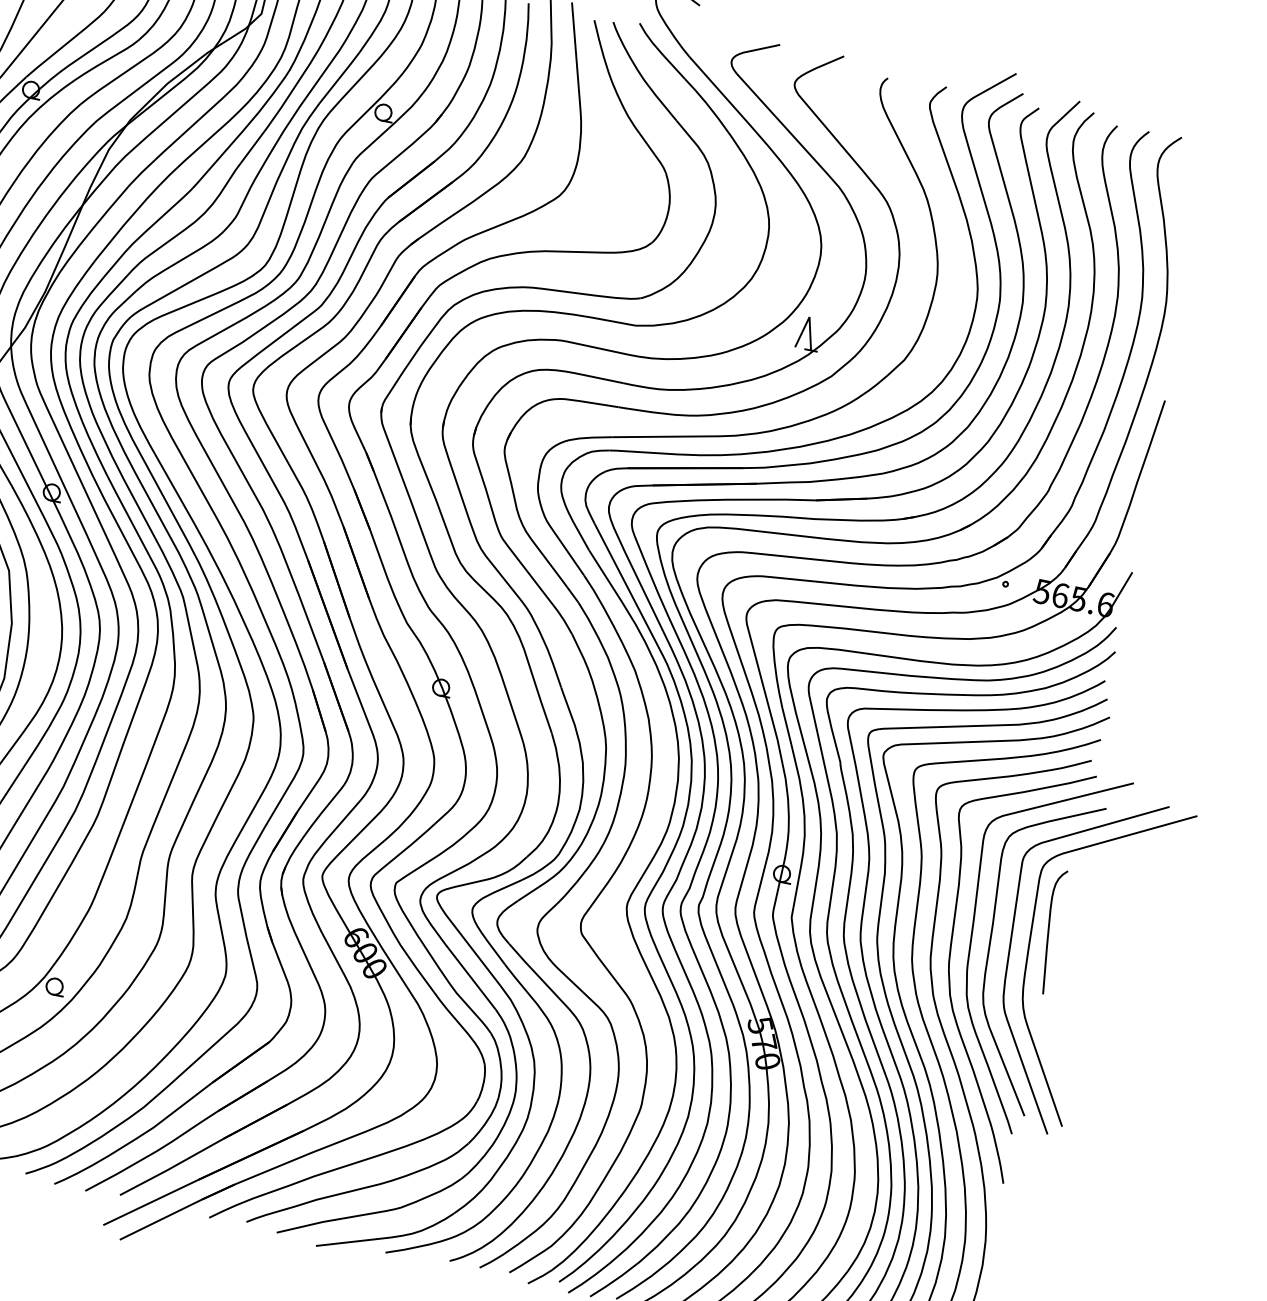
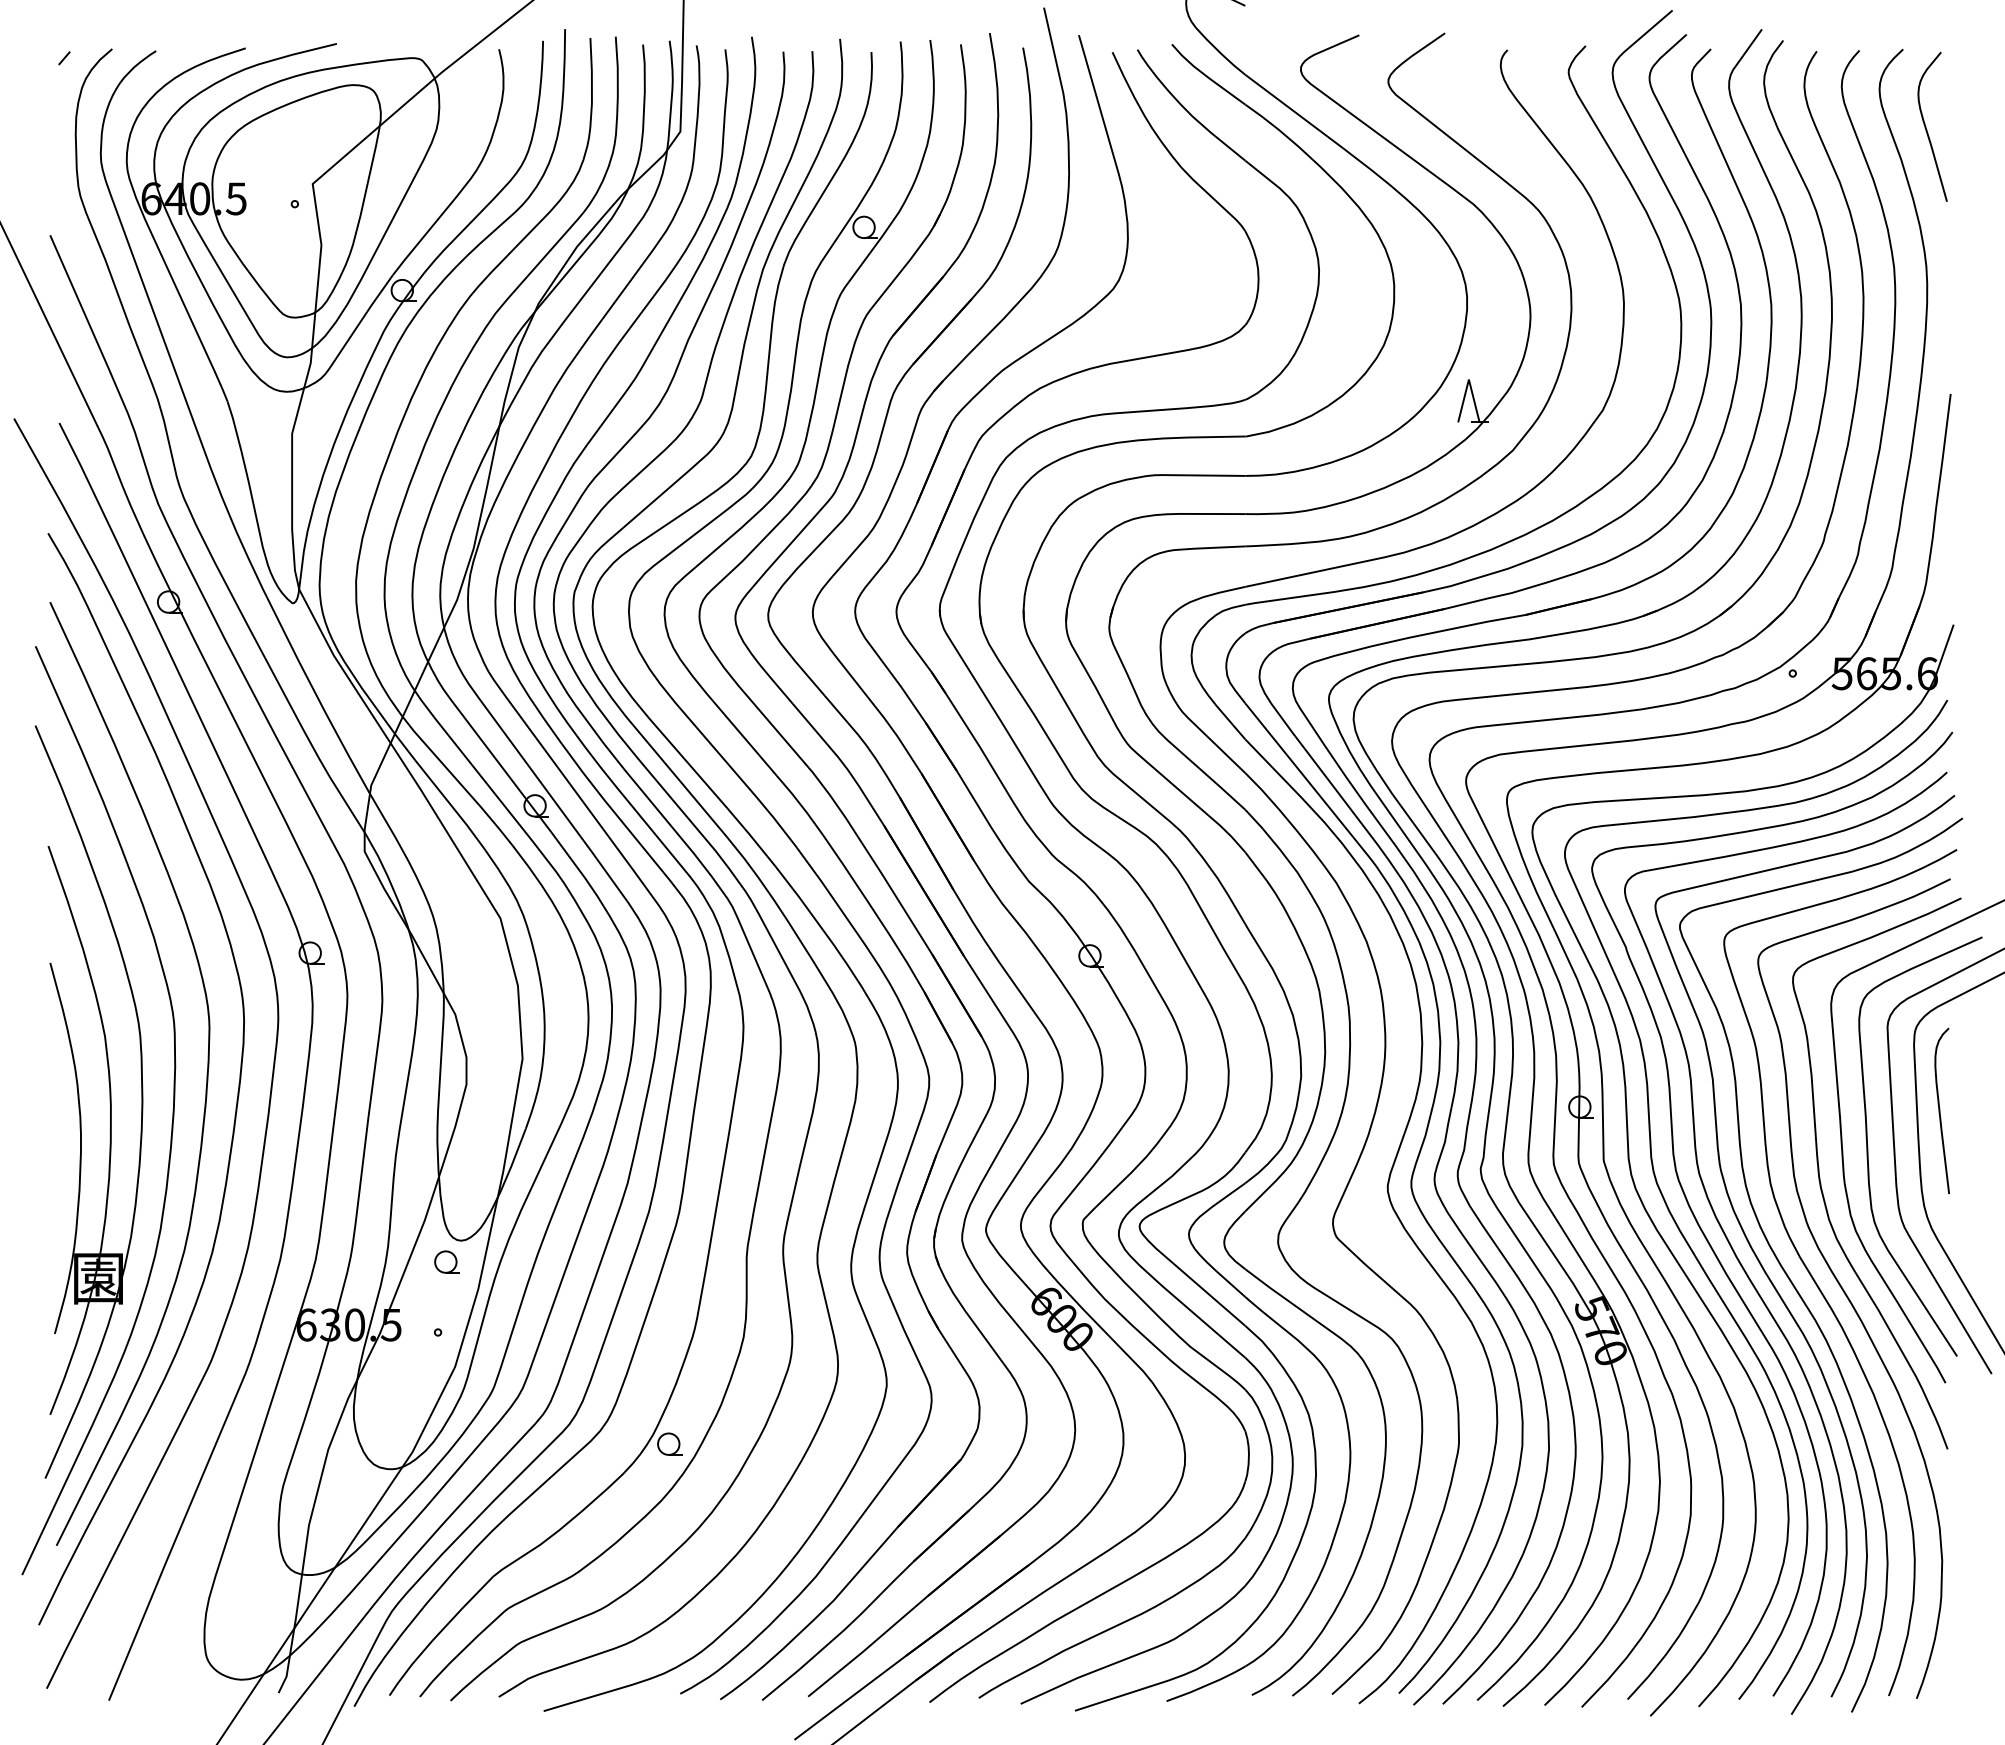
curve: (1187, 200) -> (1927, 129), added

